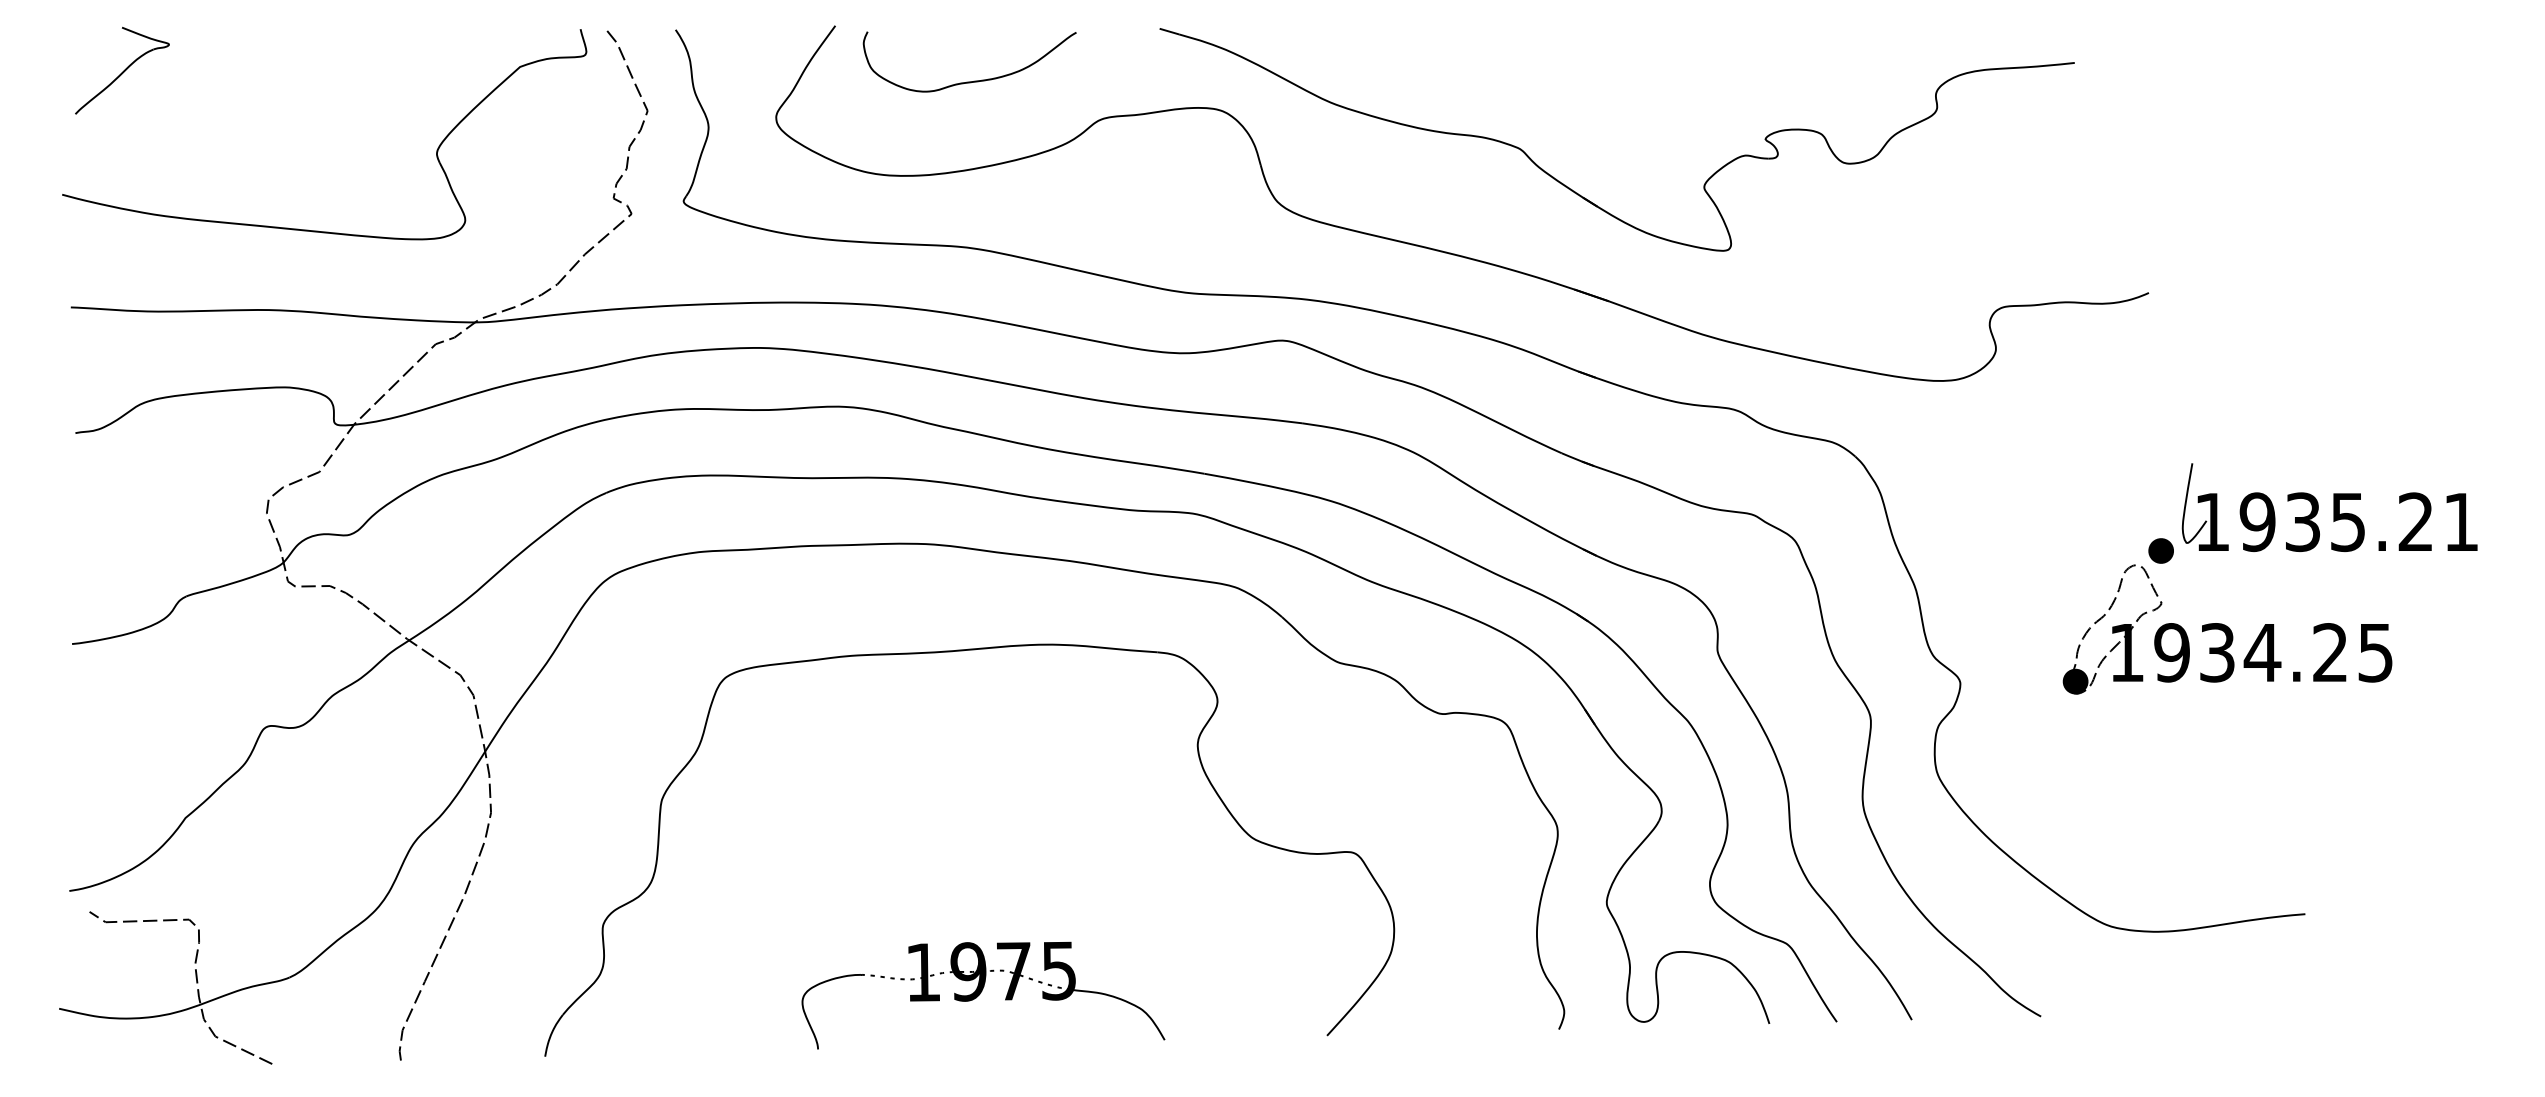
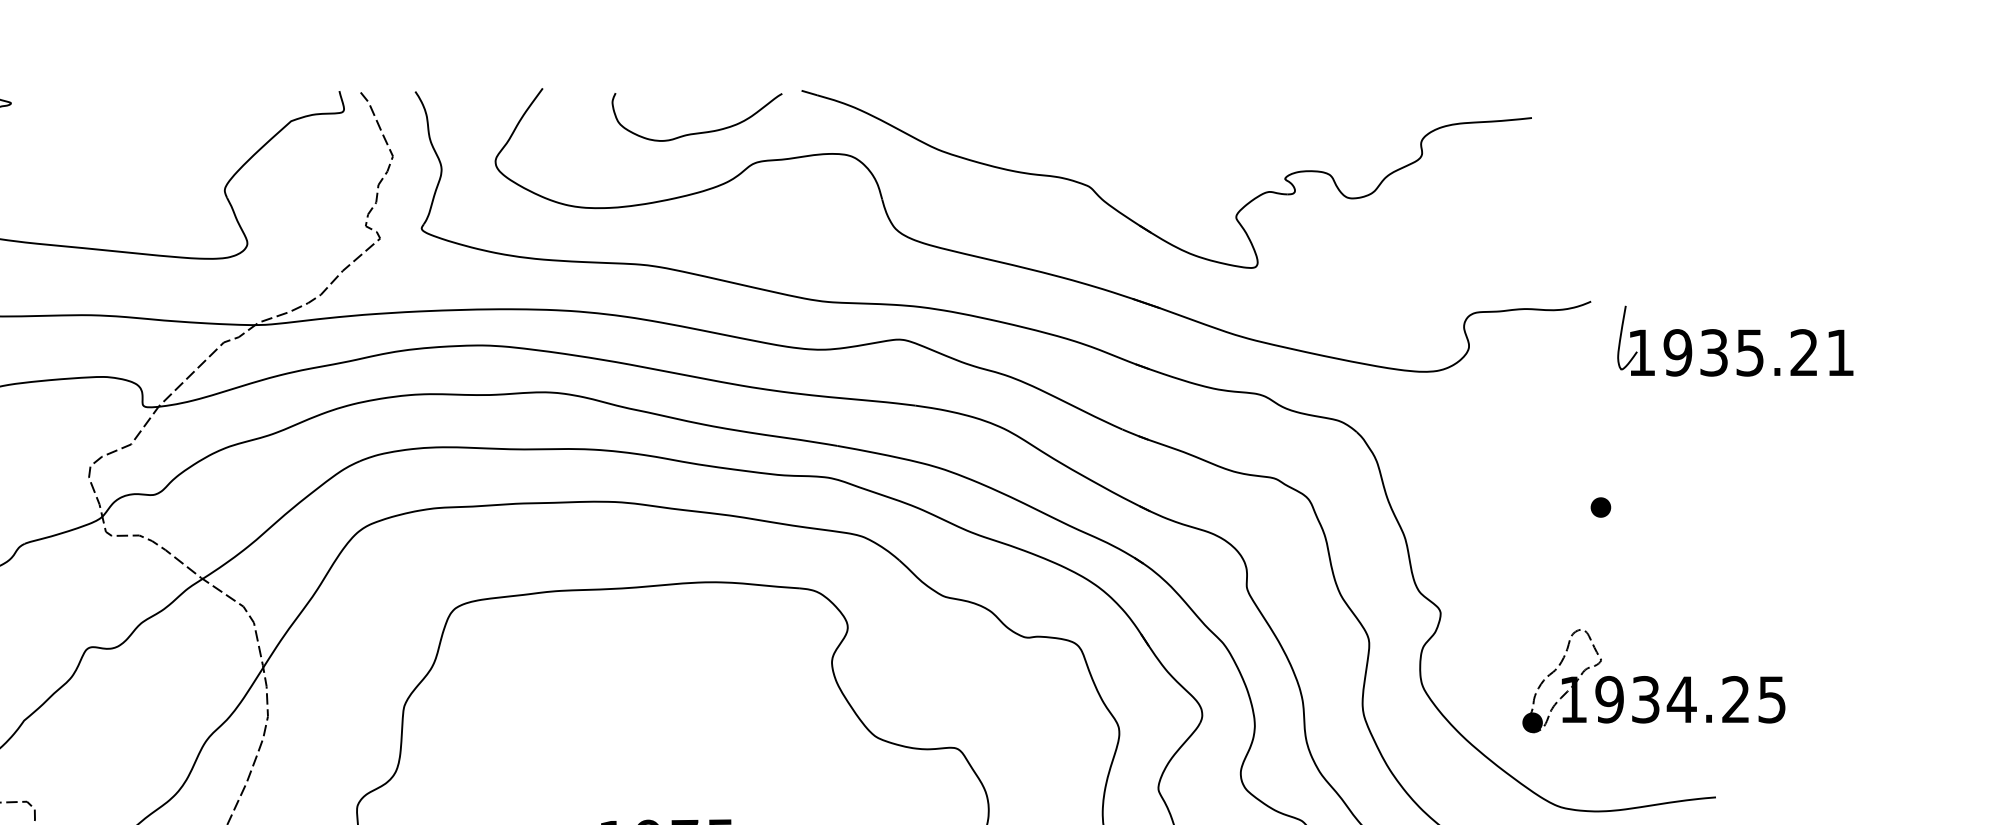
curve: (974, 80) -> (700, 132), moved
part: (2329, 507) -> (1735, 341), moved
part: (2227, 629) -> (1653, 681), moved

